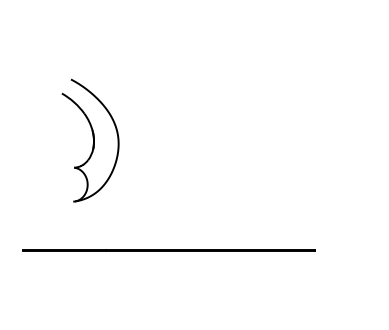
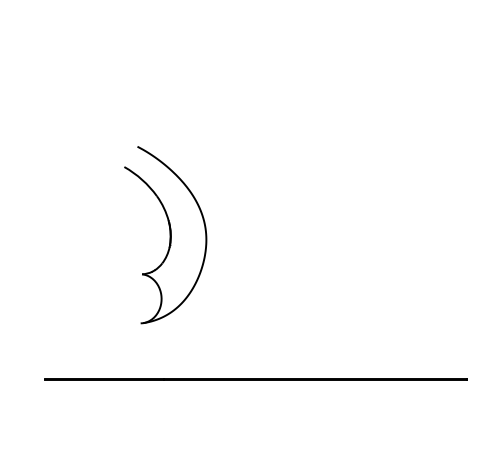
part: (90, 140) -> (165, 234), moved

